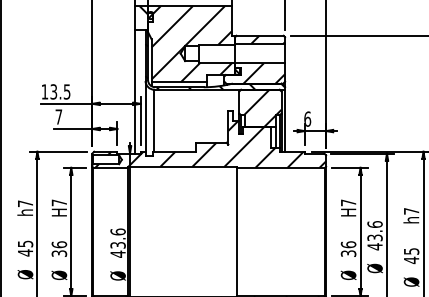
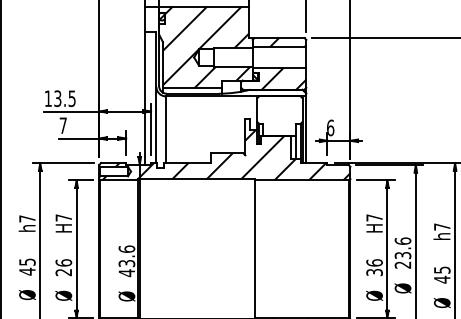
hatch: (212, 47) -> (228, 50), removed
hatch: (262, 107) -> (282, 115), removed
text: (374, 246) -> (402, 264), 43.6 -> 23.6
text: (59, 253) -> (63, 272), 36 -> 26

